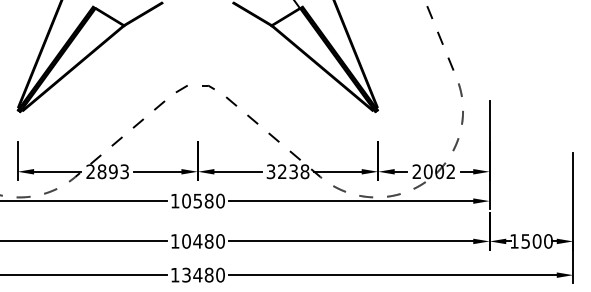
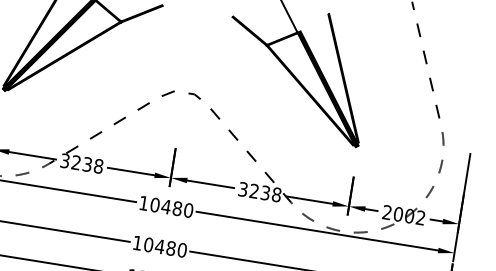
text: (107, 171) -> (81, 163), 2893 -> 3238
text: (197, 201) -> (165, 207), 10580 -> 10480

